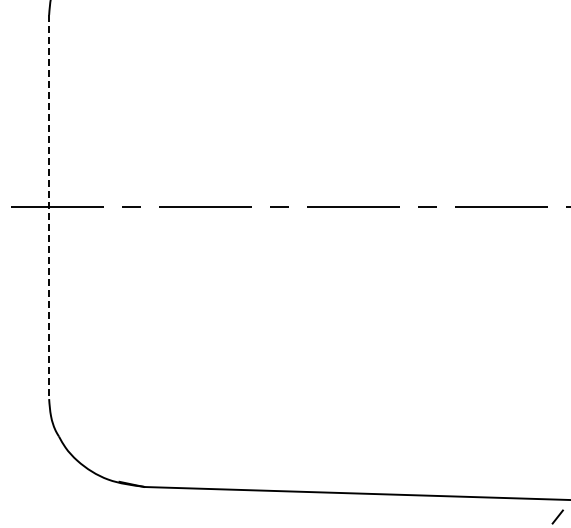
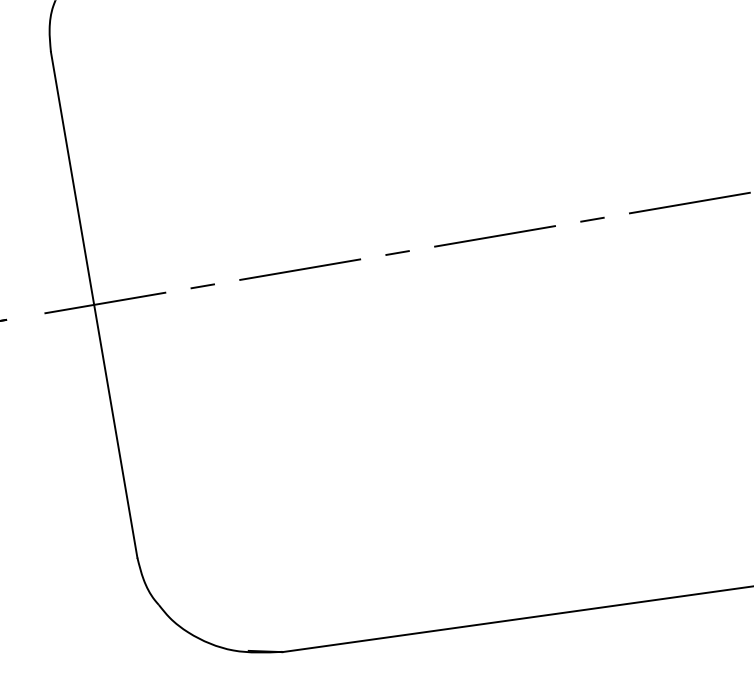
line: (49, 207) -> (94, 305), dashed -> solid

